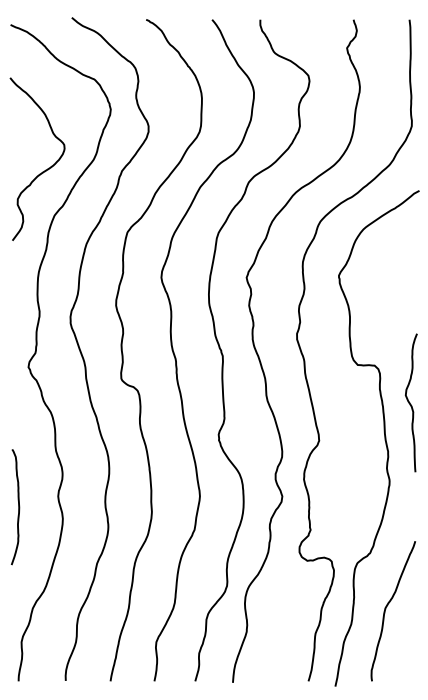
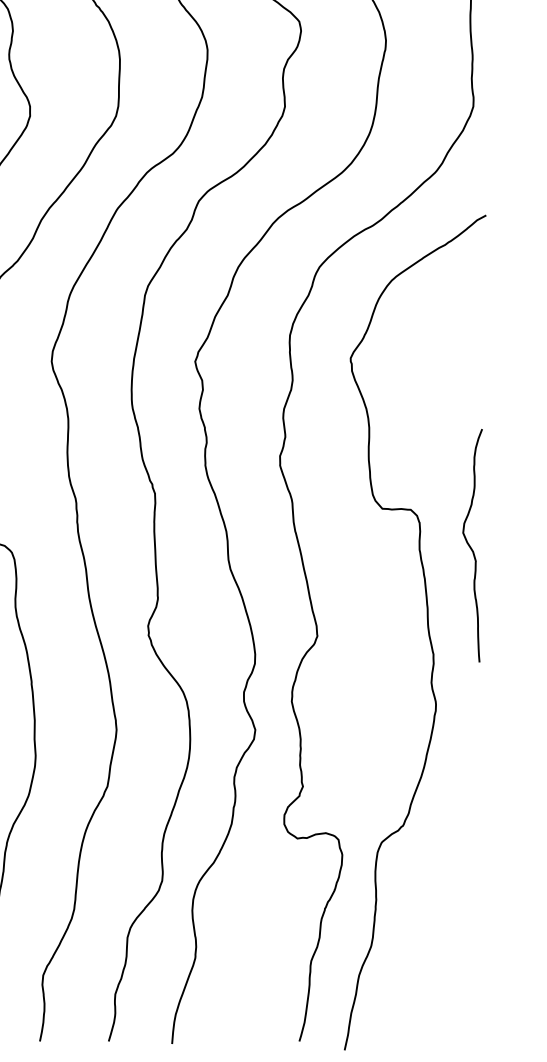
curve: (410, 402) -> (471, 544), moved
curve: (386, 609) -> (430, 920), removed

